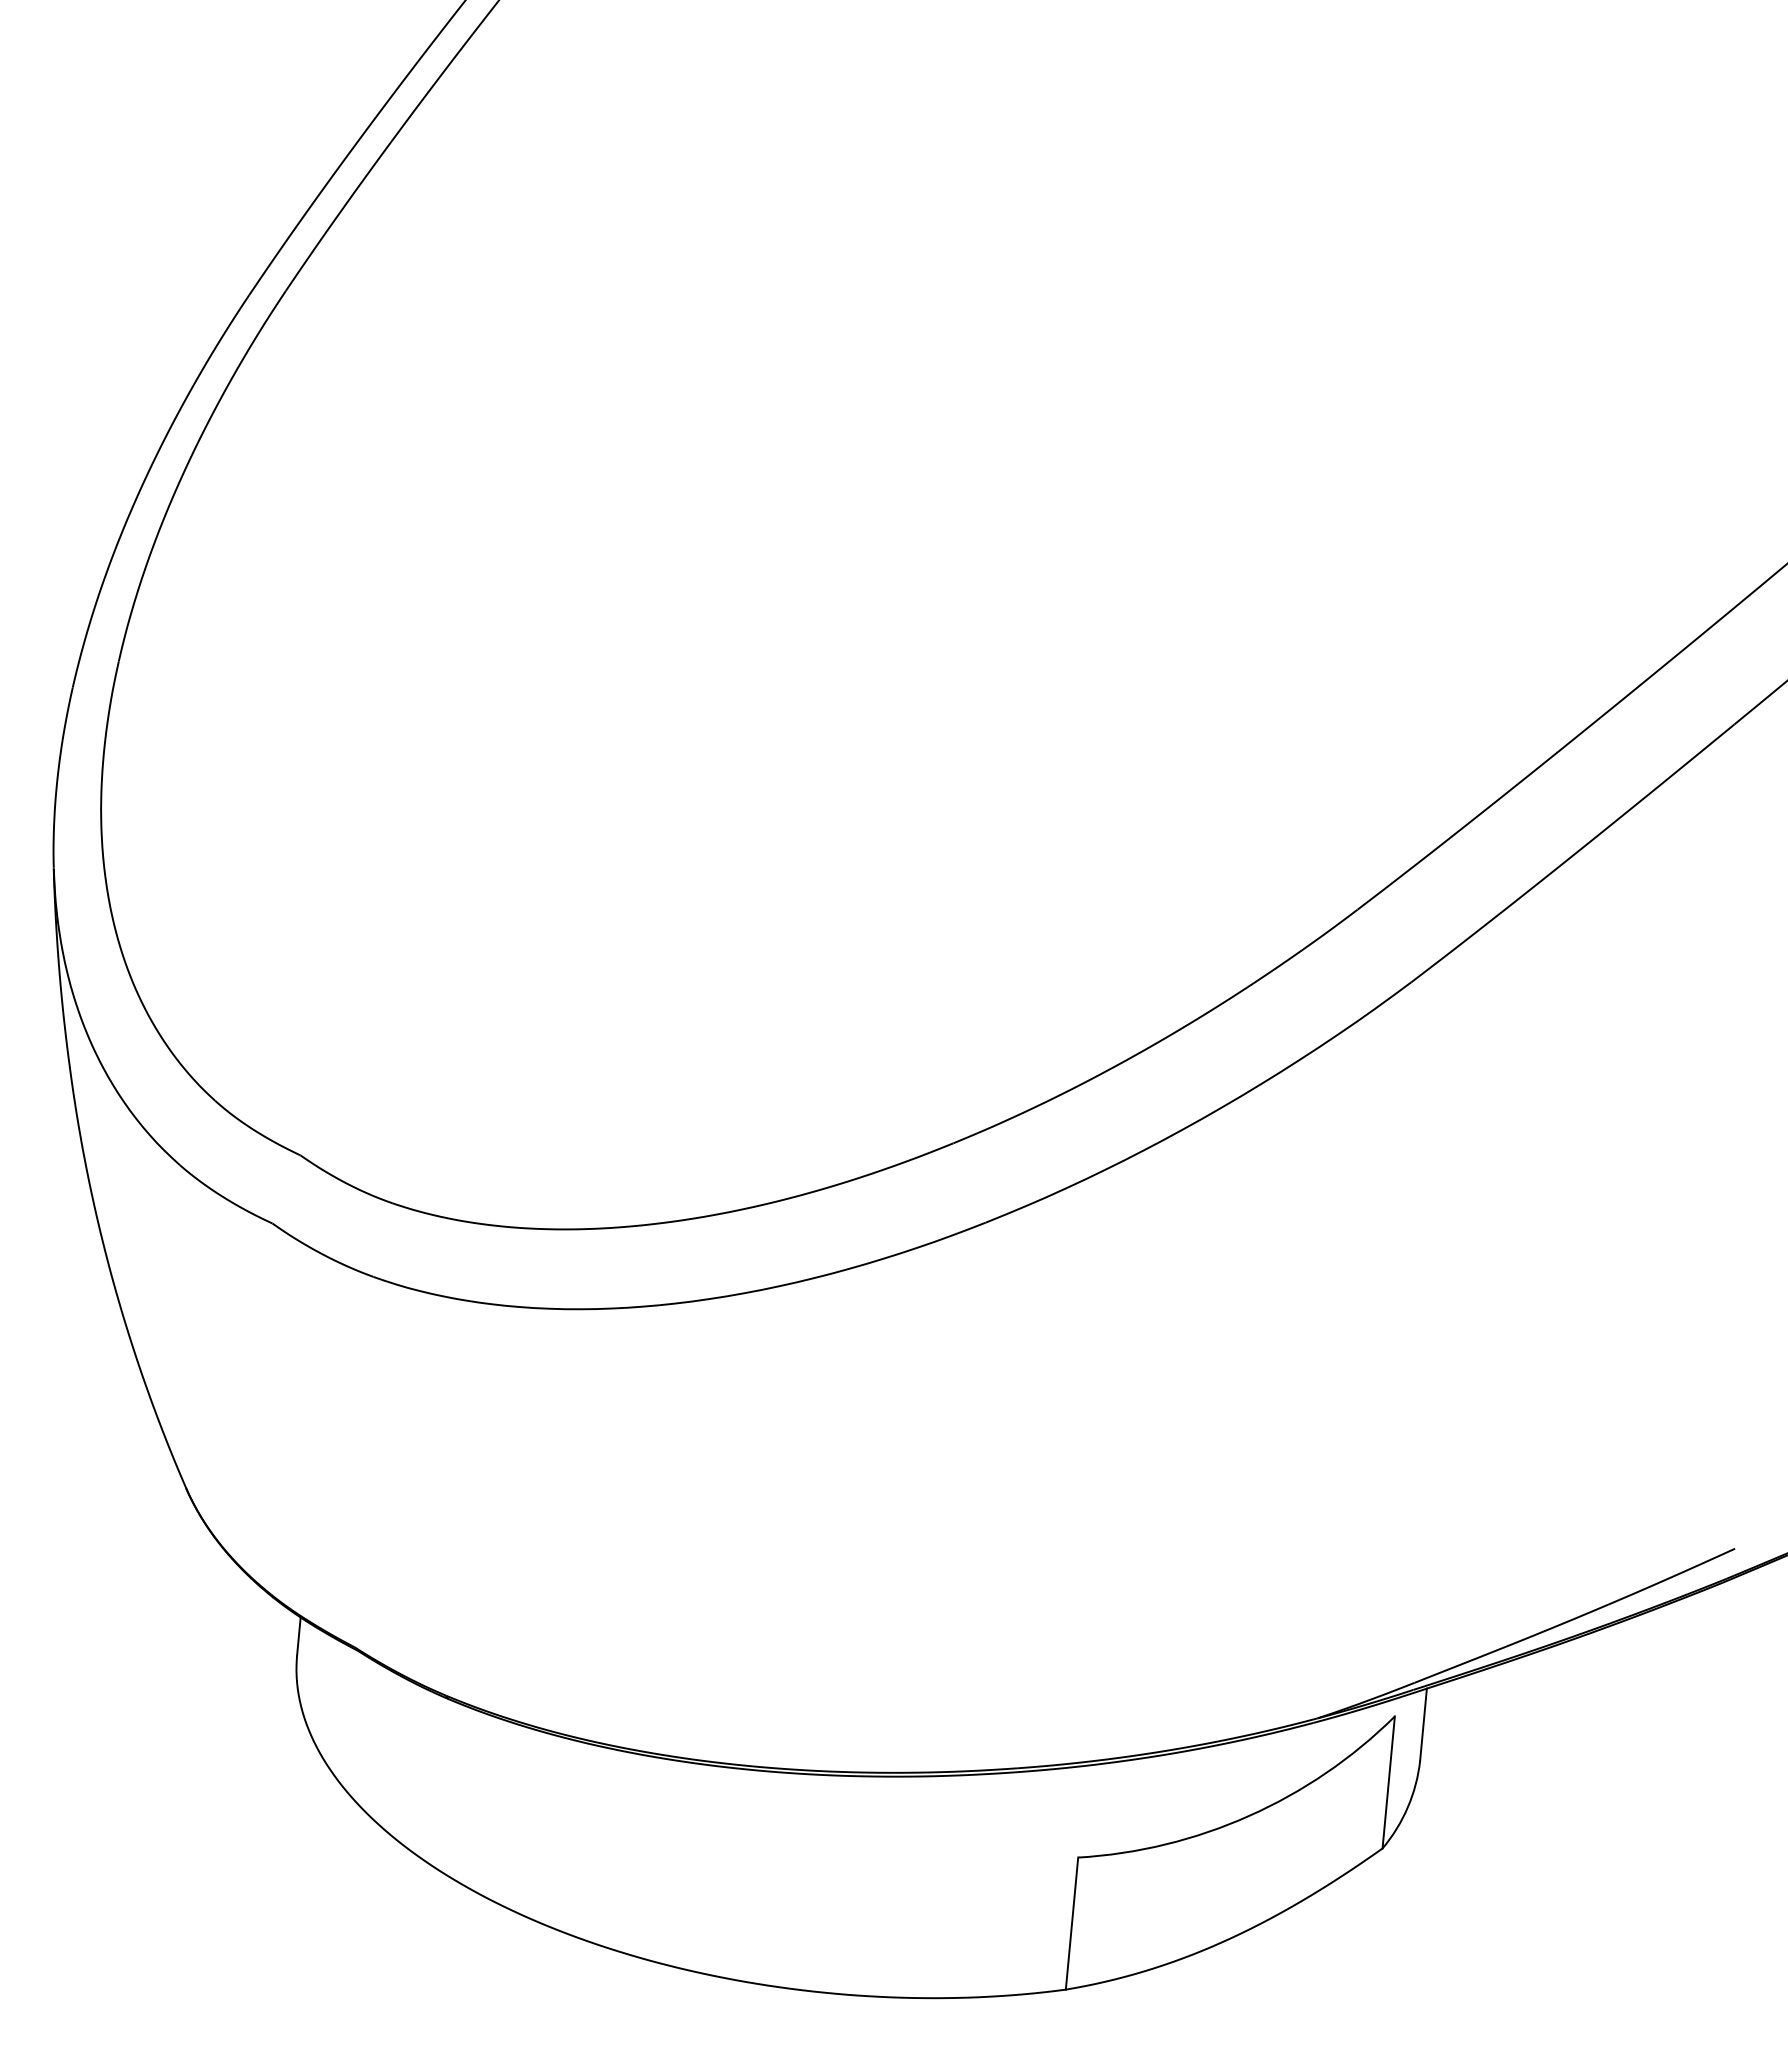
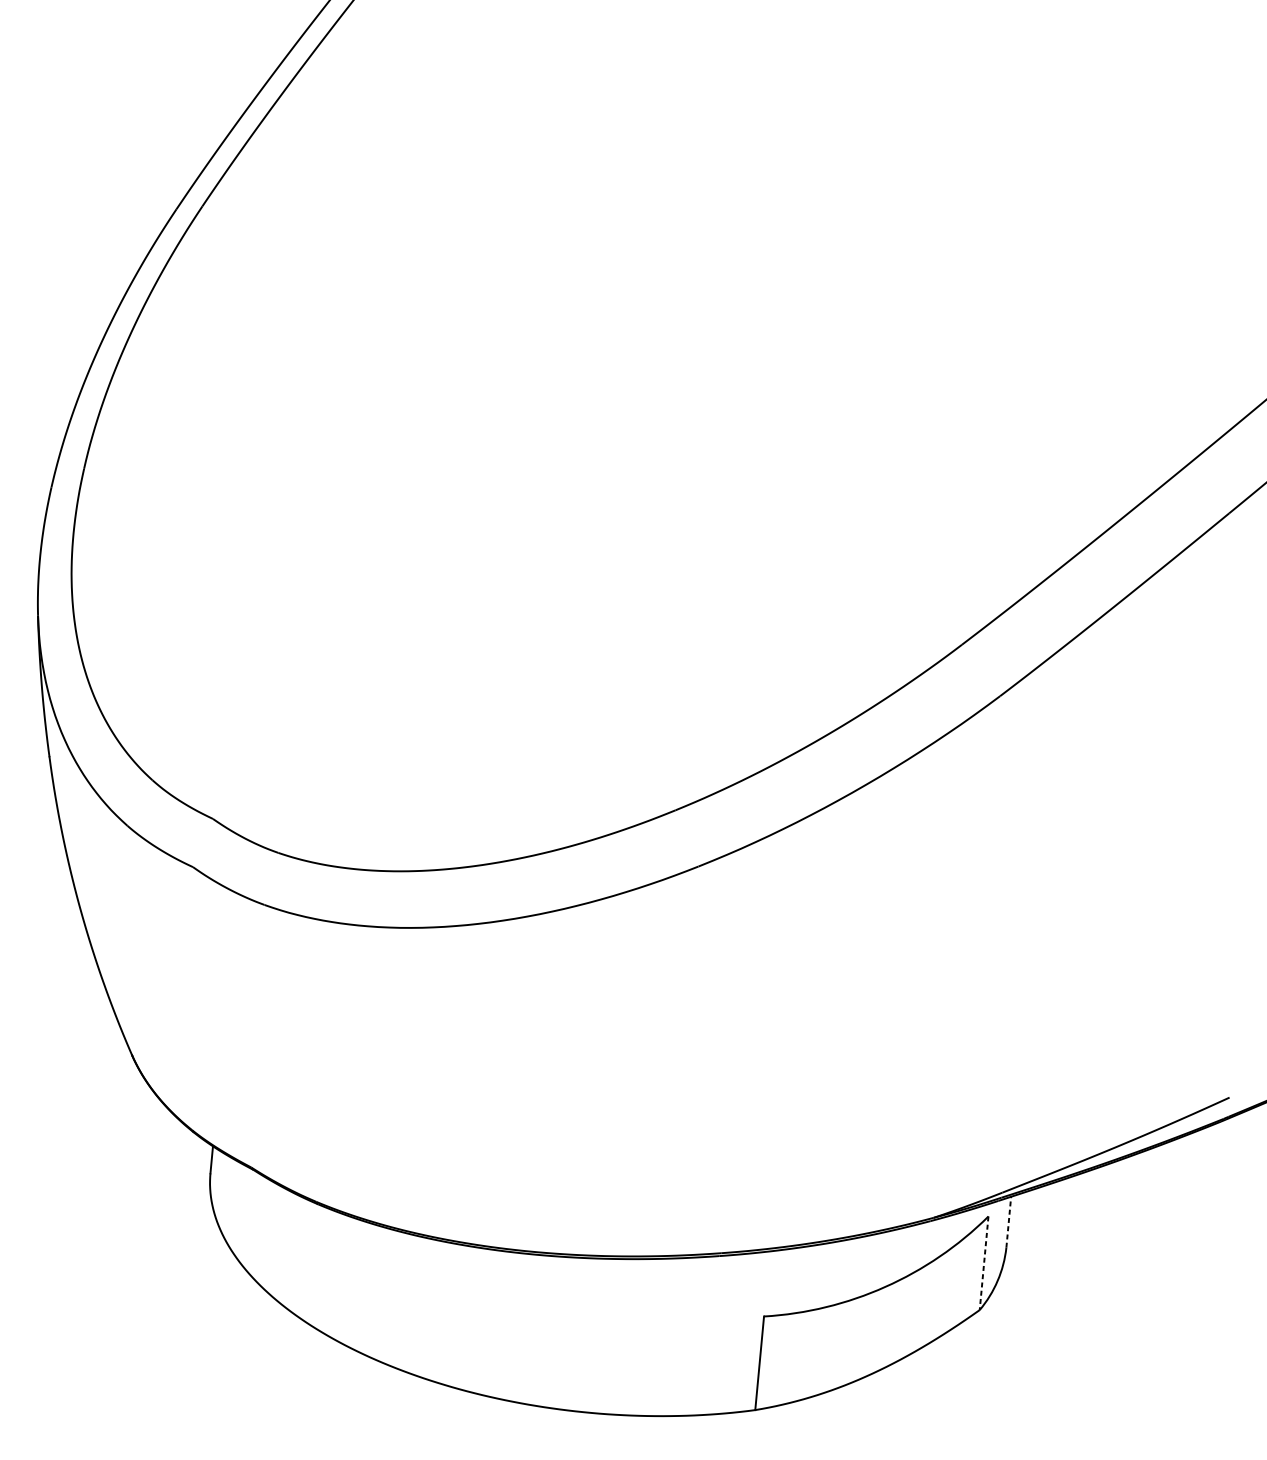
line: (1423, 1724) -> (1008, 1222), solid -> dashed
line: (1388, 1782) -> (983, 1263), solid -> dashed

